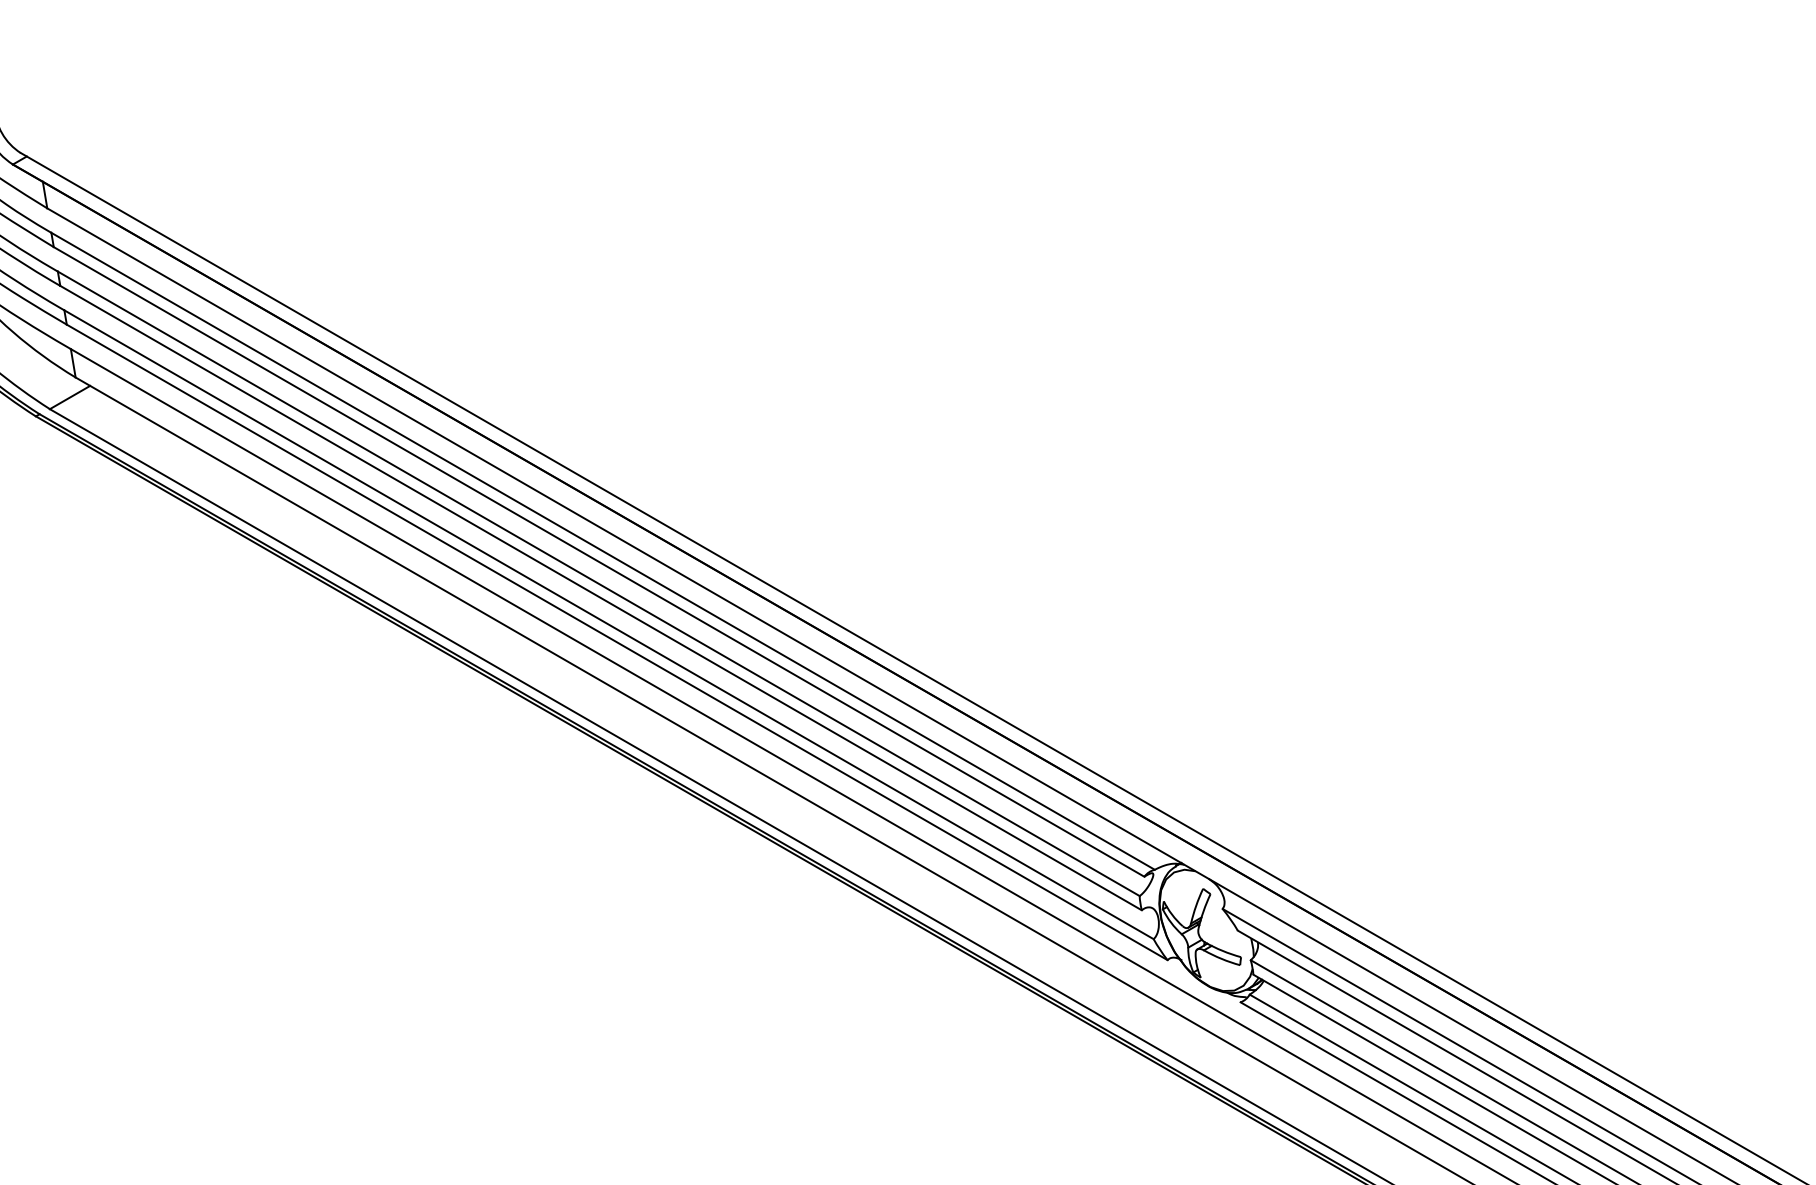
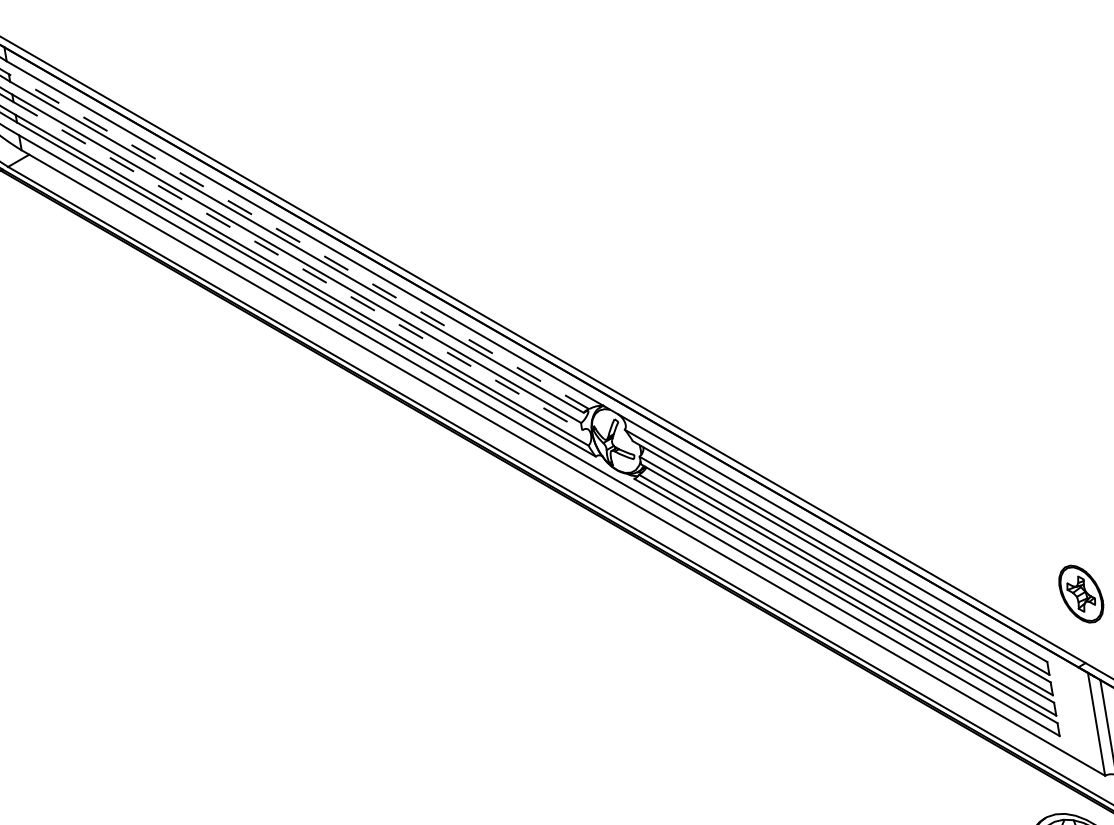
line: (602, 550) -> (298, 241), solid -> dashed
line: (602, 598) -> (298, 266), solid -> dashed

